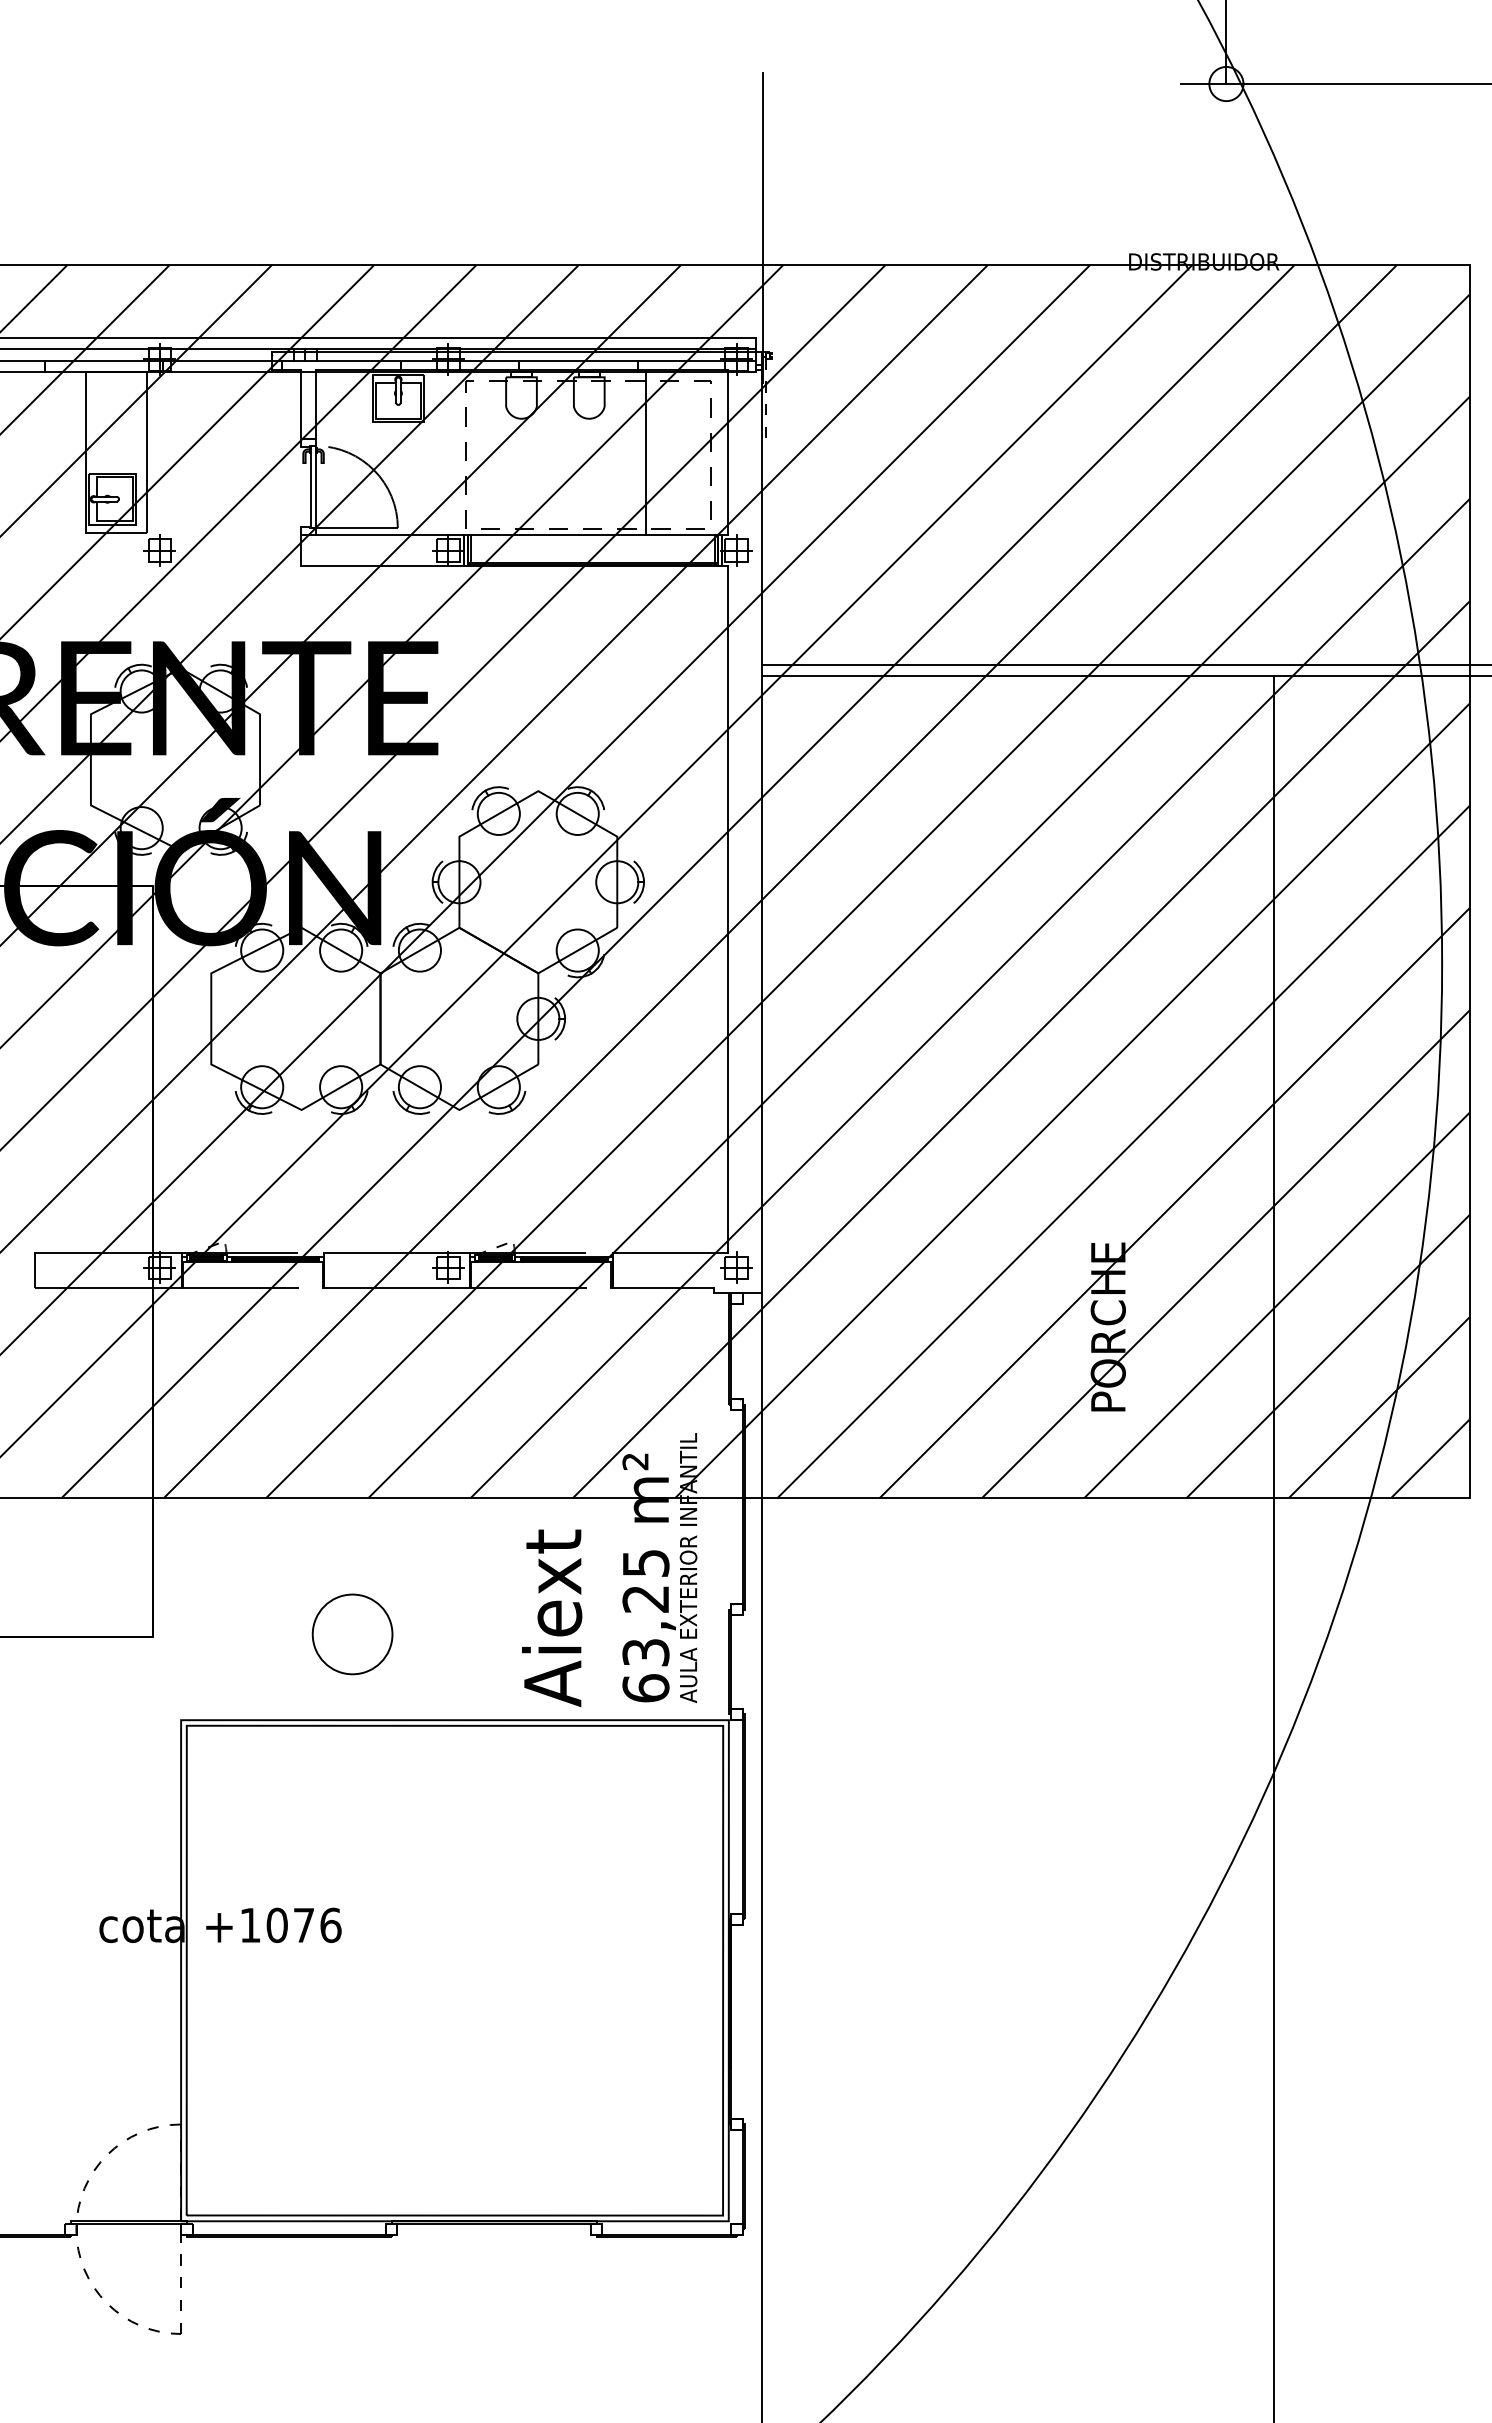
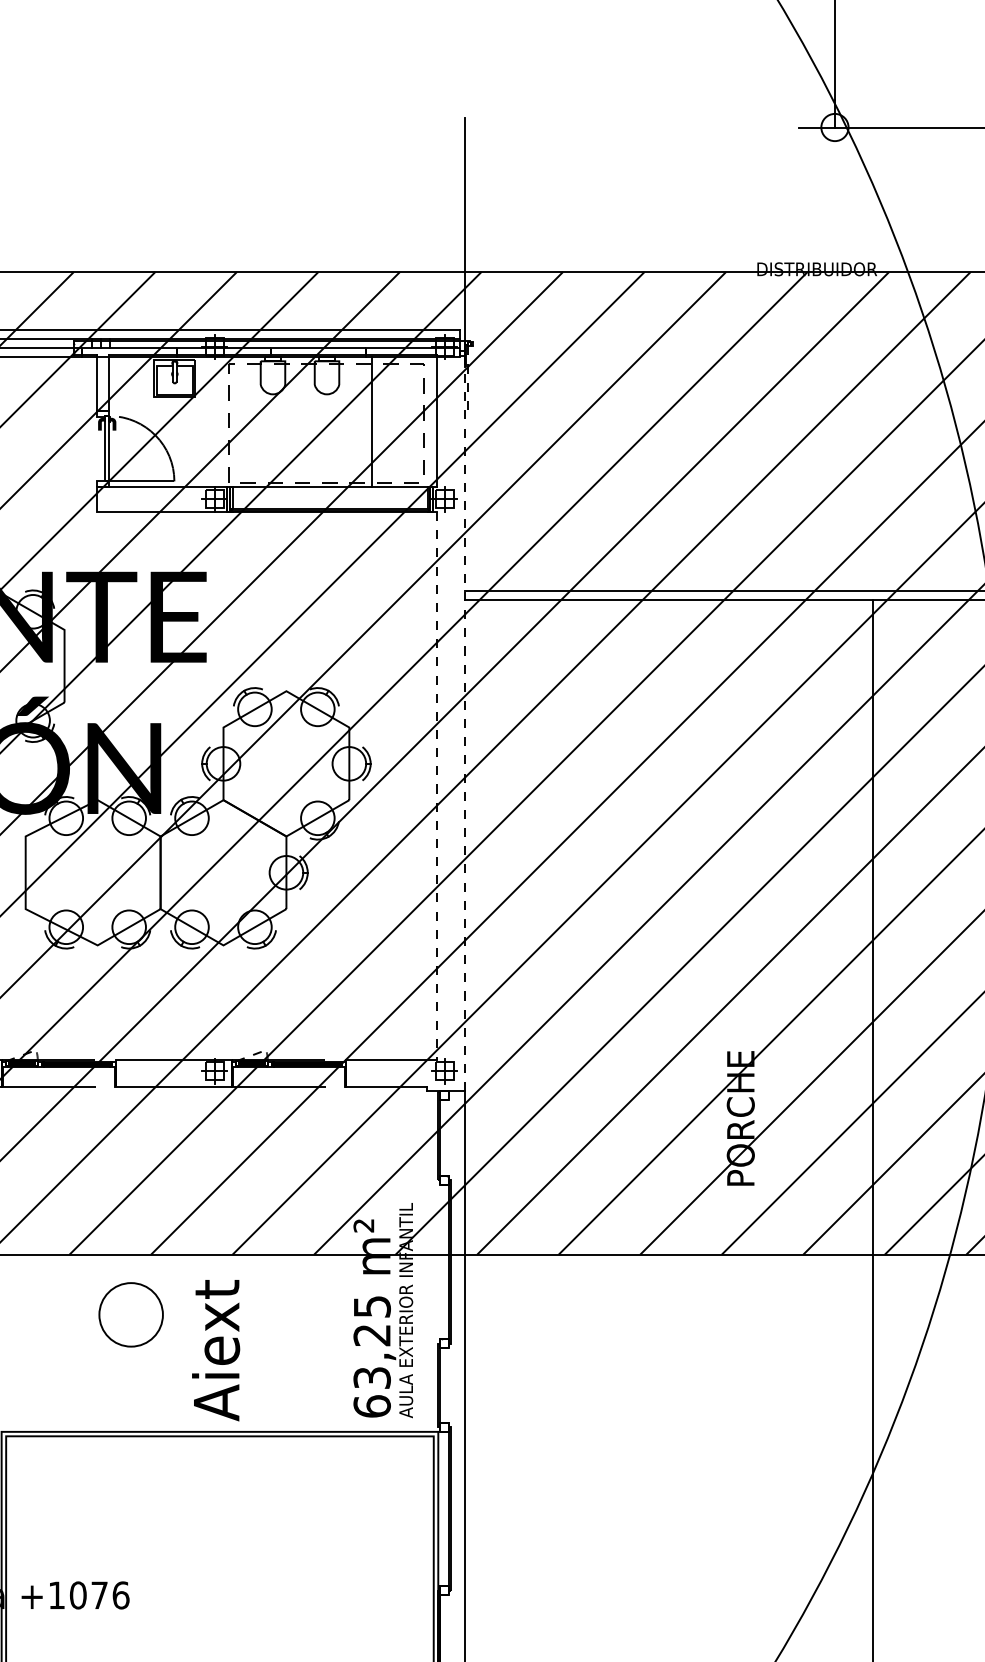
line: (761, 822) -> (464, 716), solid -> dashed
line: (727, 910) -> (437, 786), solid -> dashed
text: (552, 1617) -> (216, 1349), moved
circle: (352, 1634) -> (131, 1314), moved

